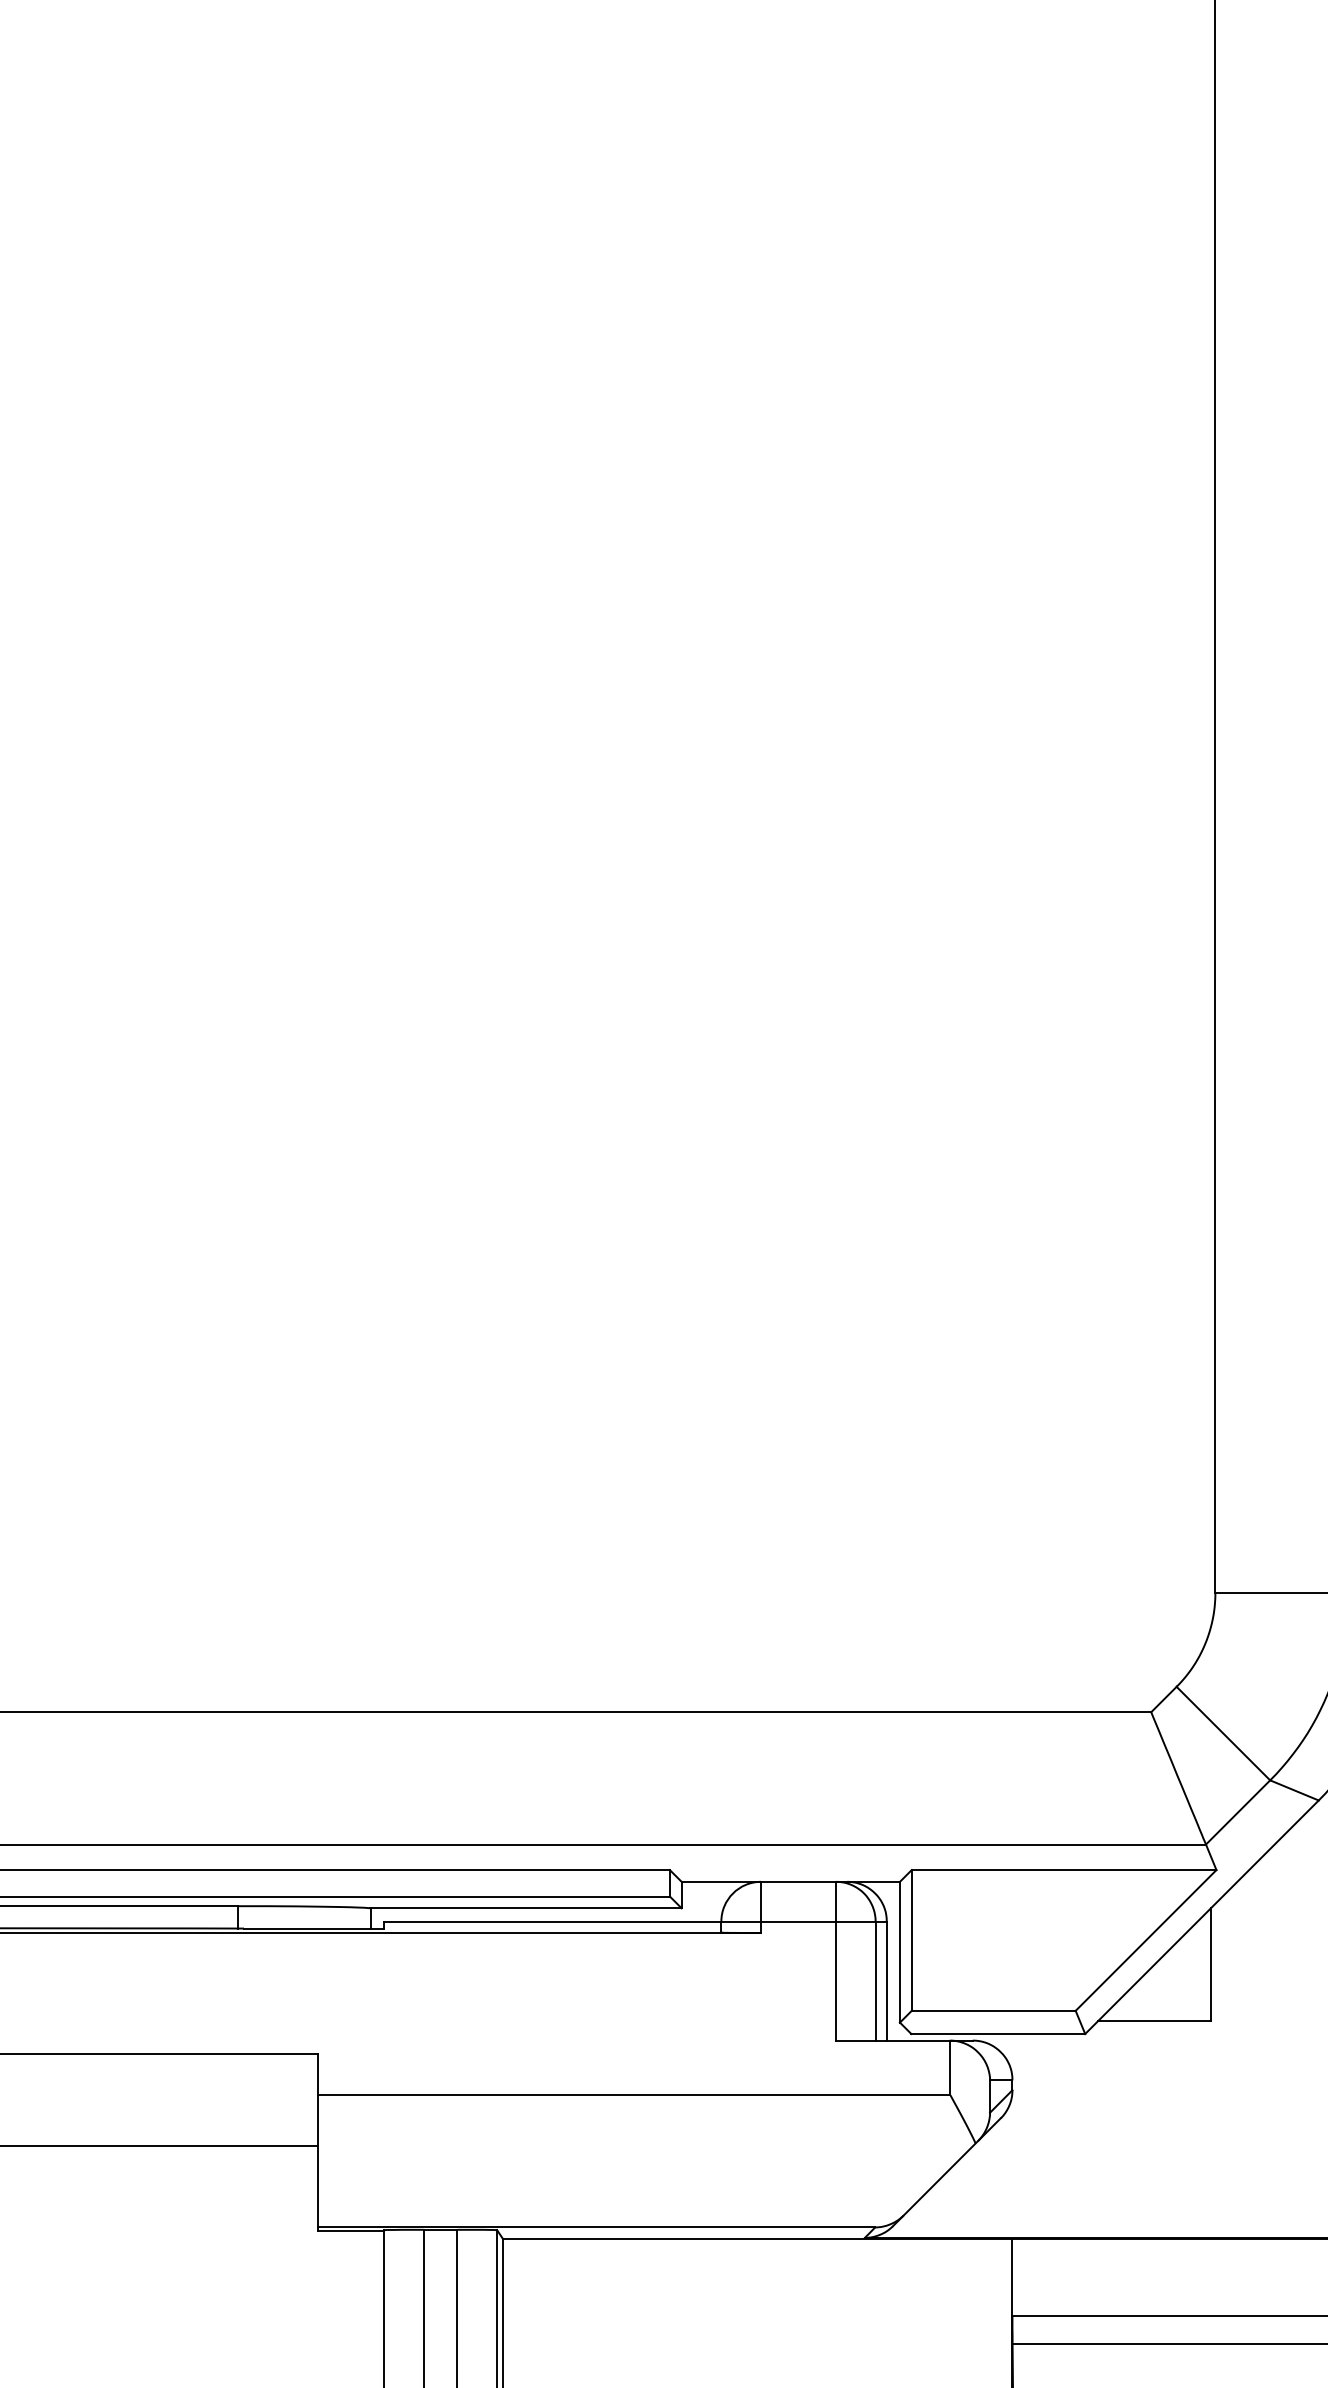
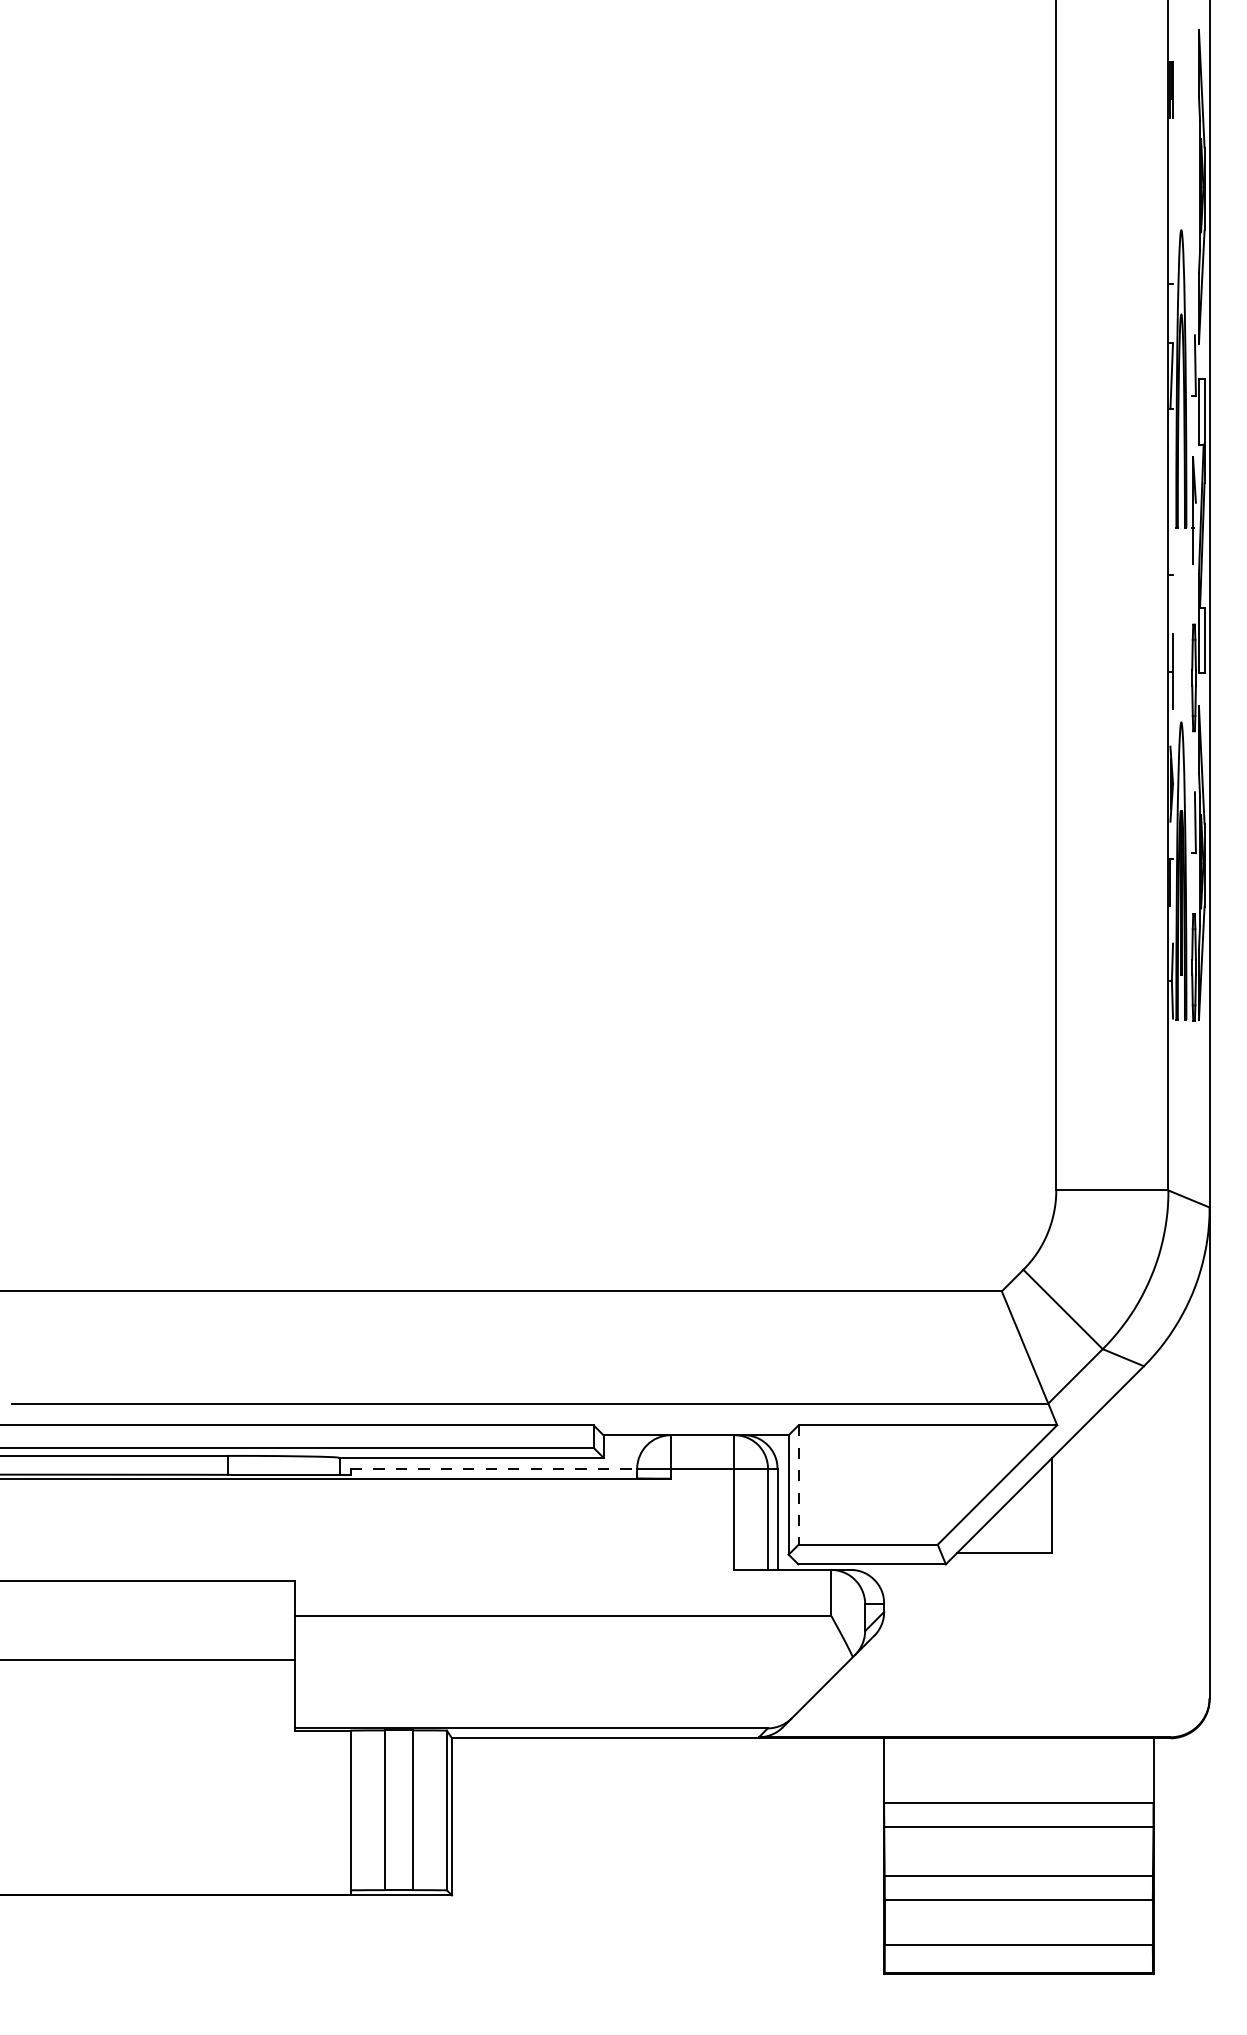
line: (553, 1921) -> (494, 1468), solid -> dashed
line: (911, 1939) -> (798, 1484), solid -> dashed

